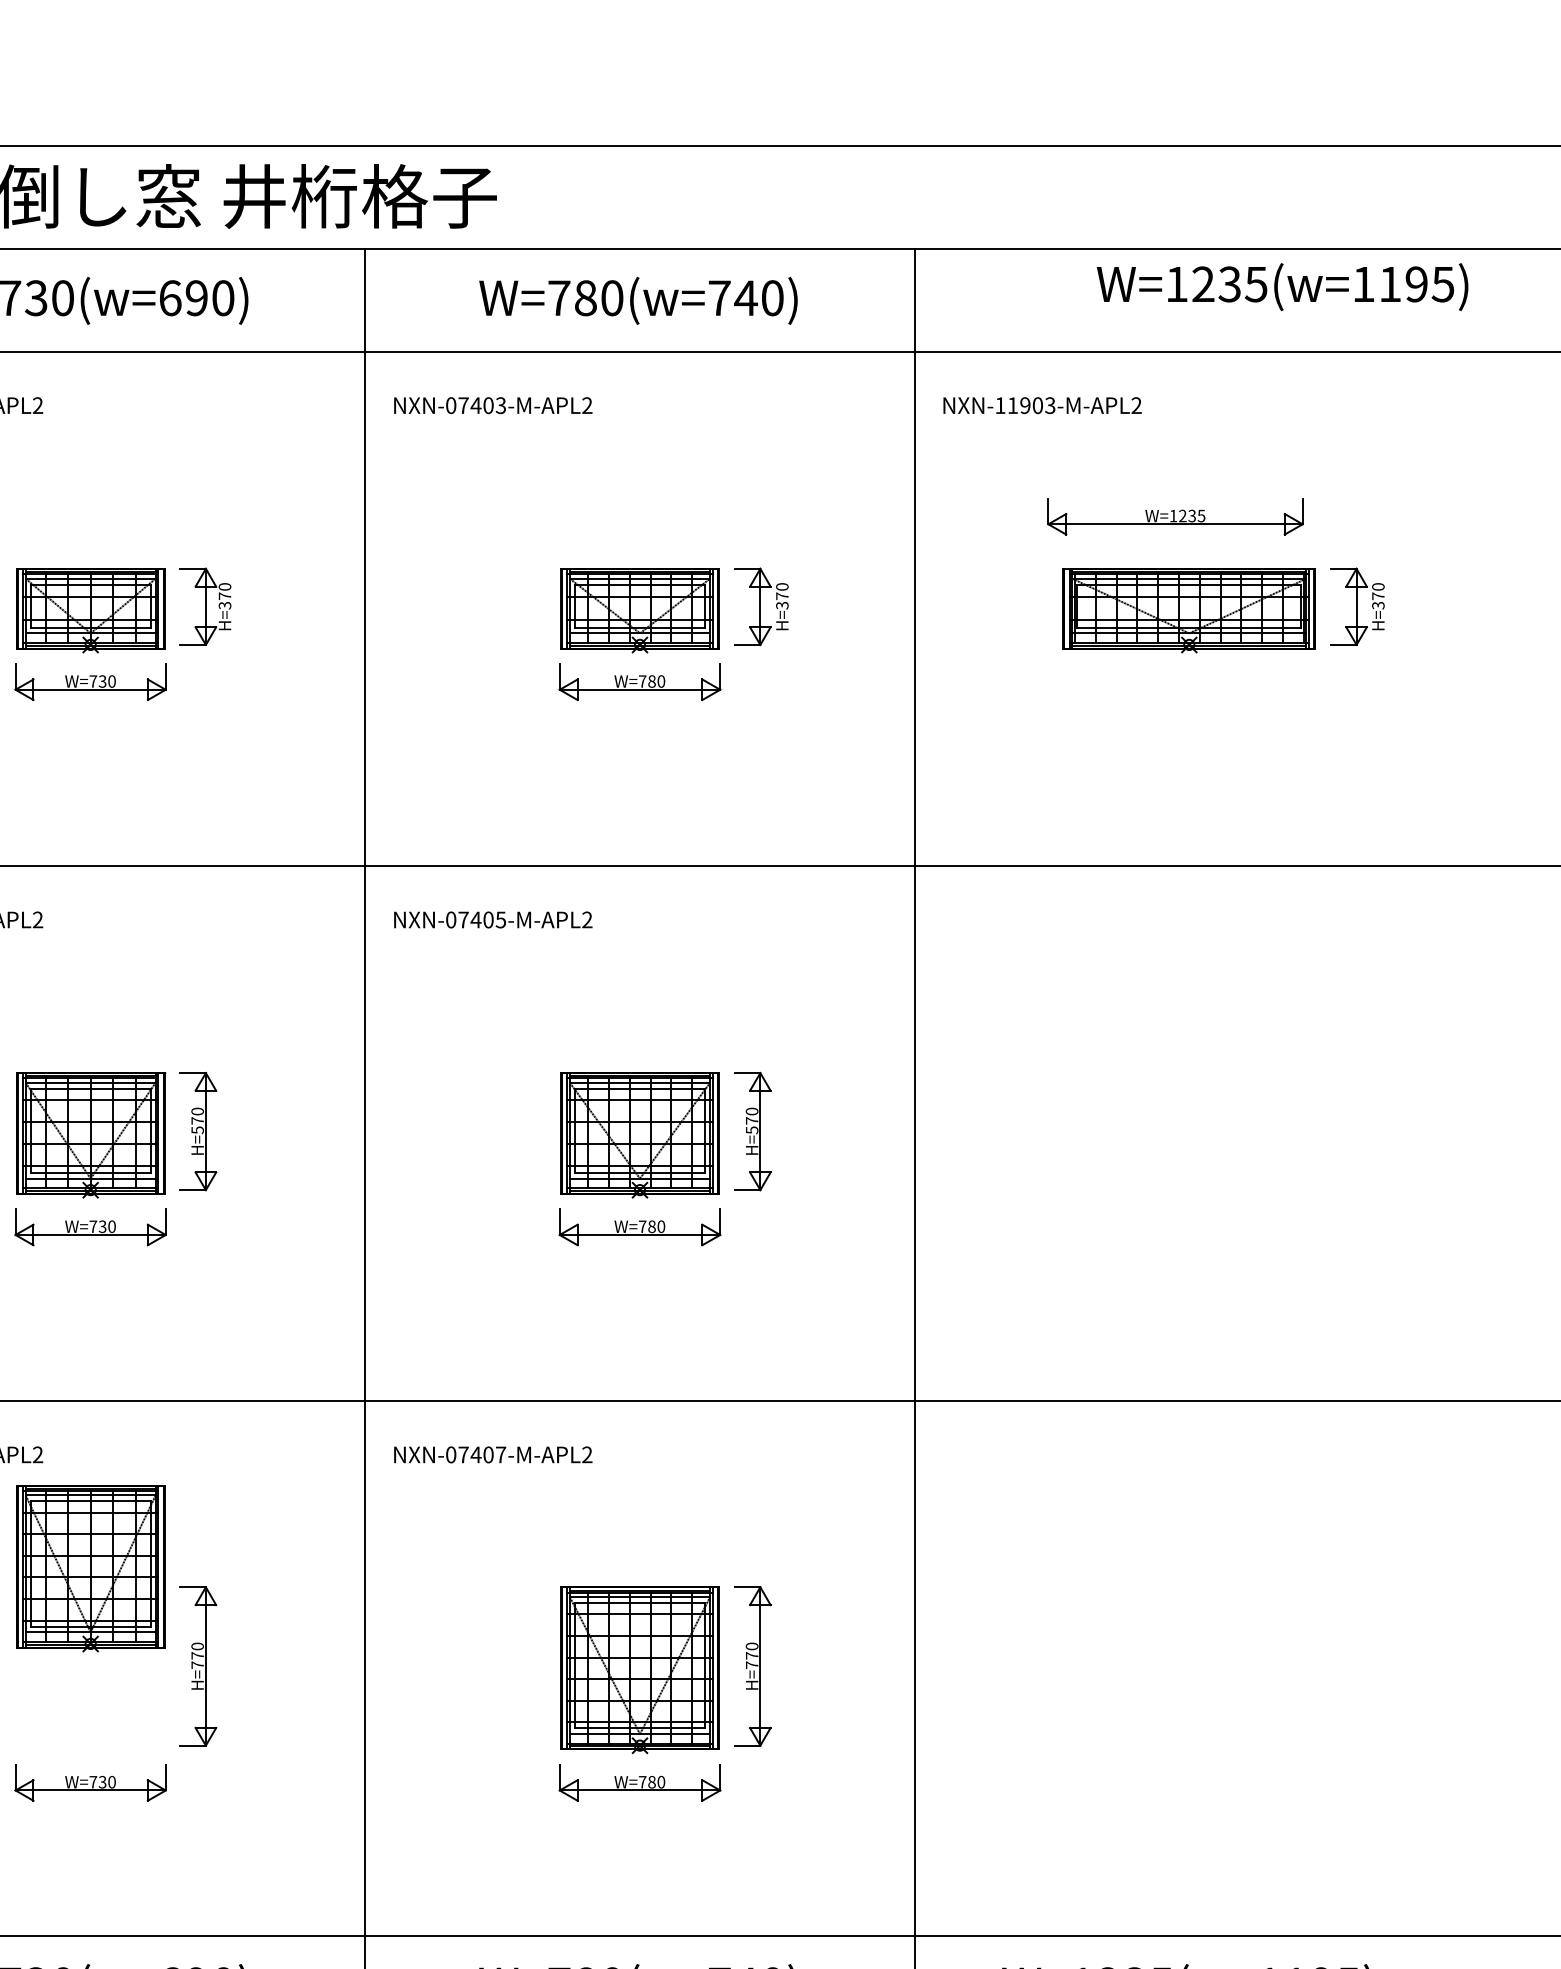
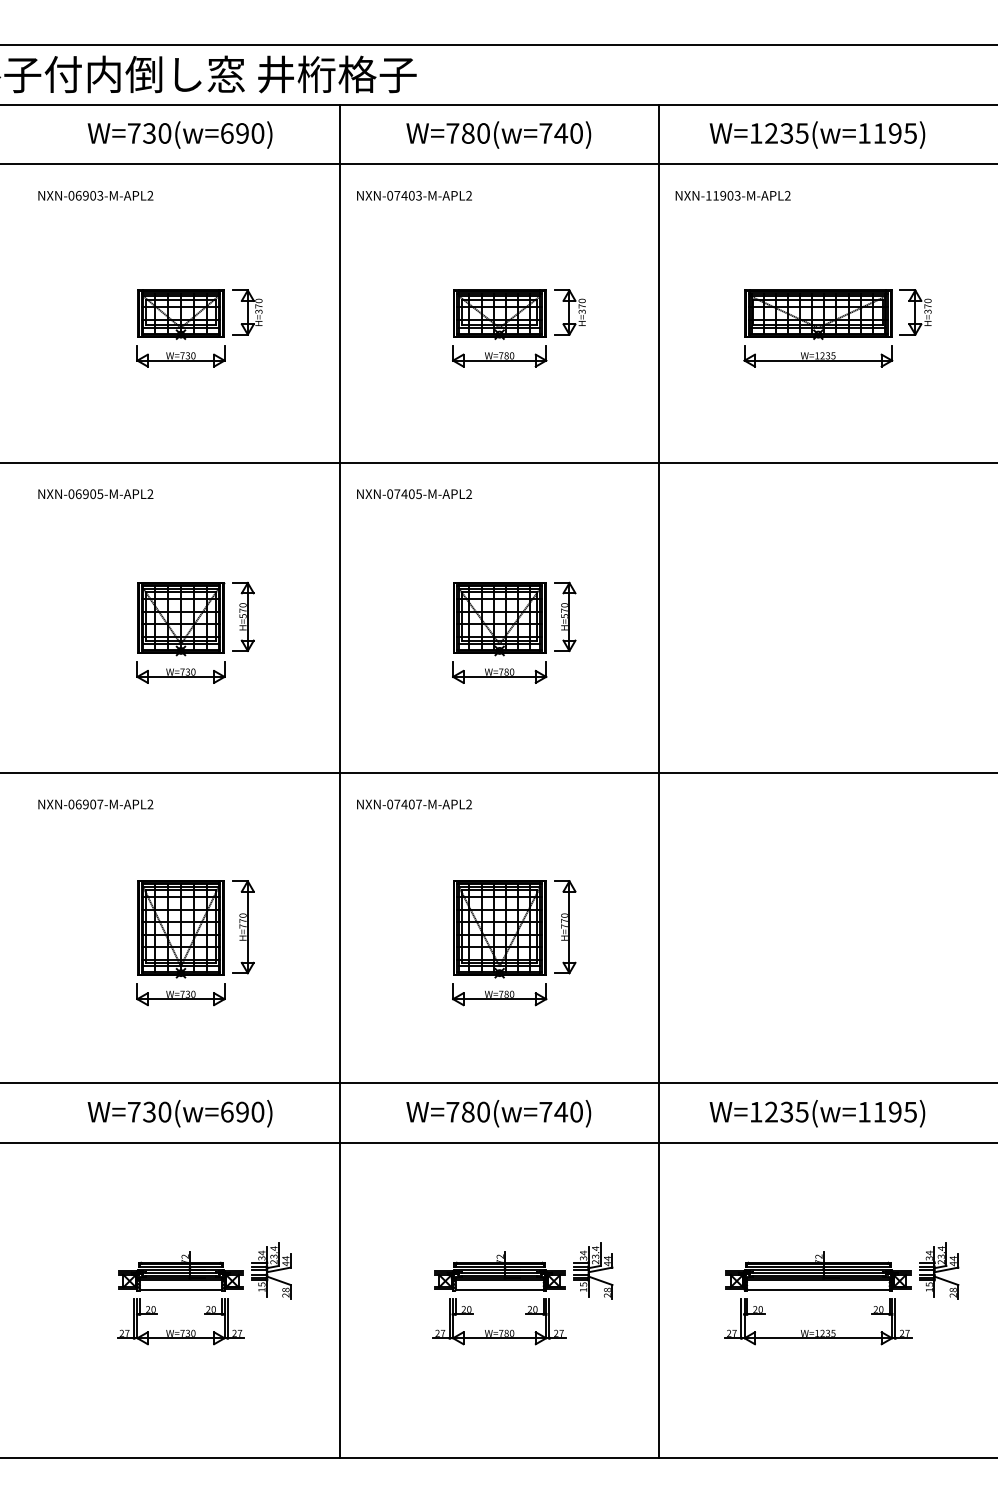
text: (1282, 286) -> (817, 134), moved
part: (1175, 517) -> (818, 356), moved
part: (89, 1568) -> (180, 929), moved

